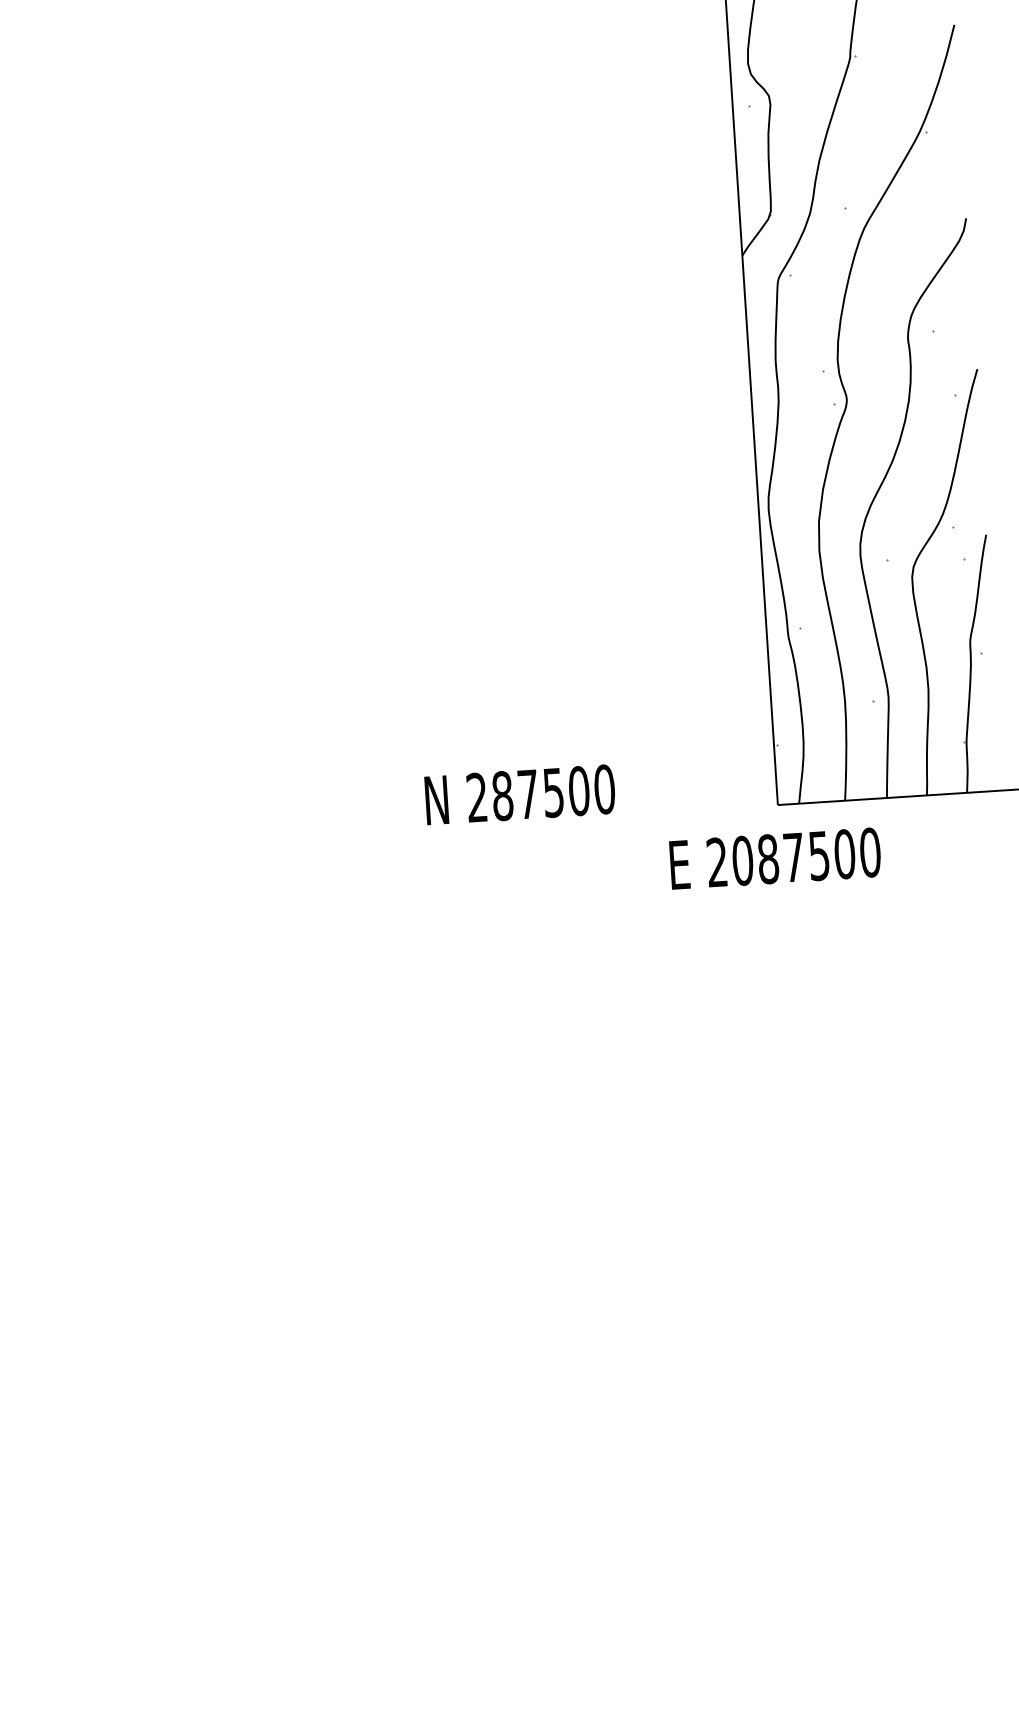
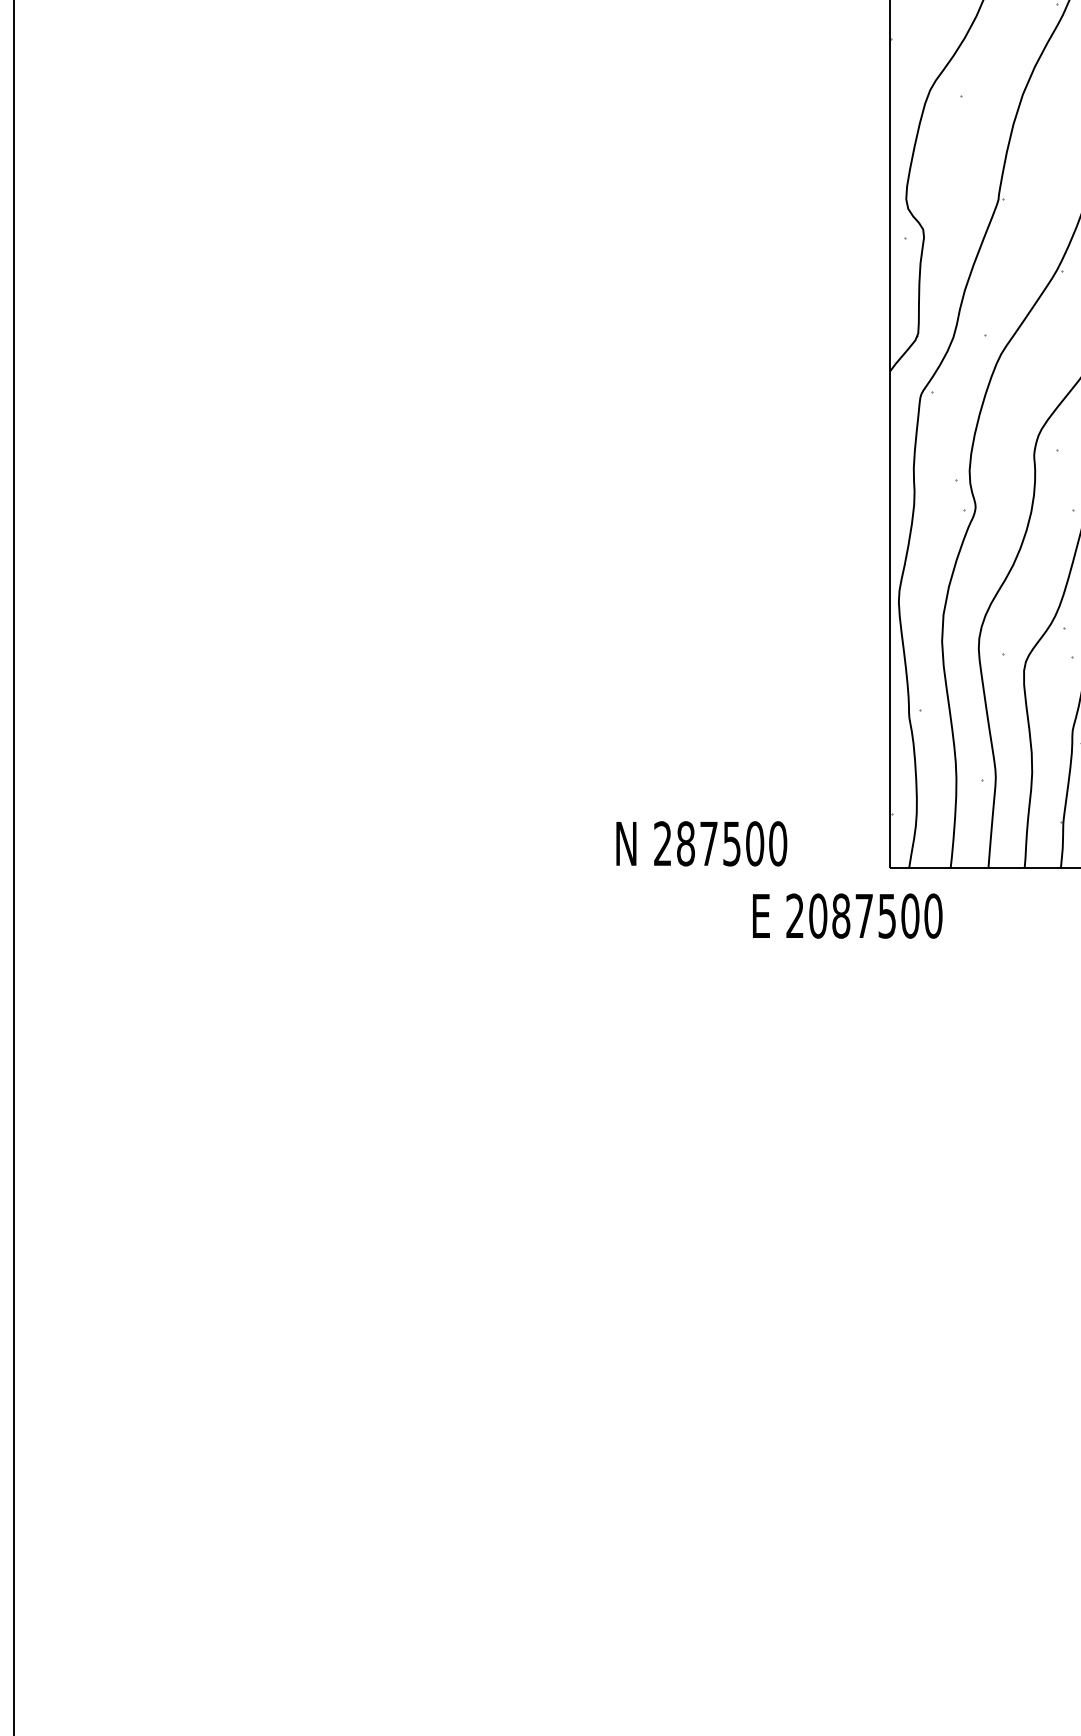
text: (519, 794) -> (701, 843), moved
text: (775, 858) -> (847, 915), moved

